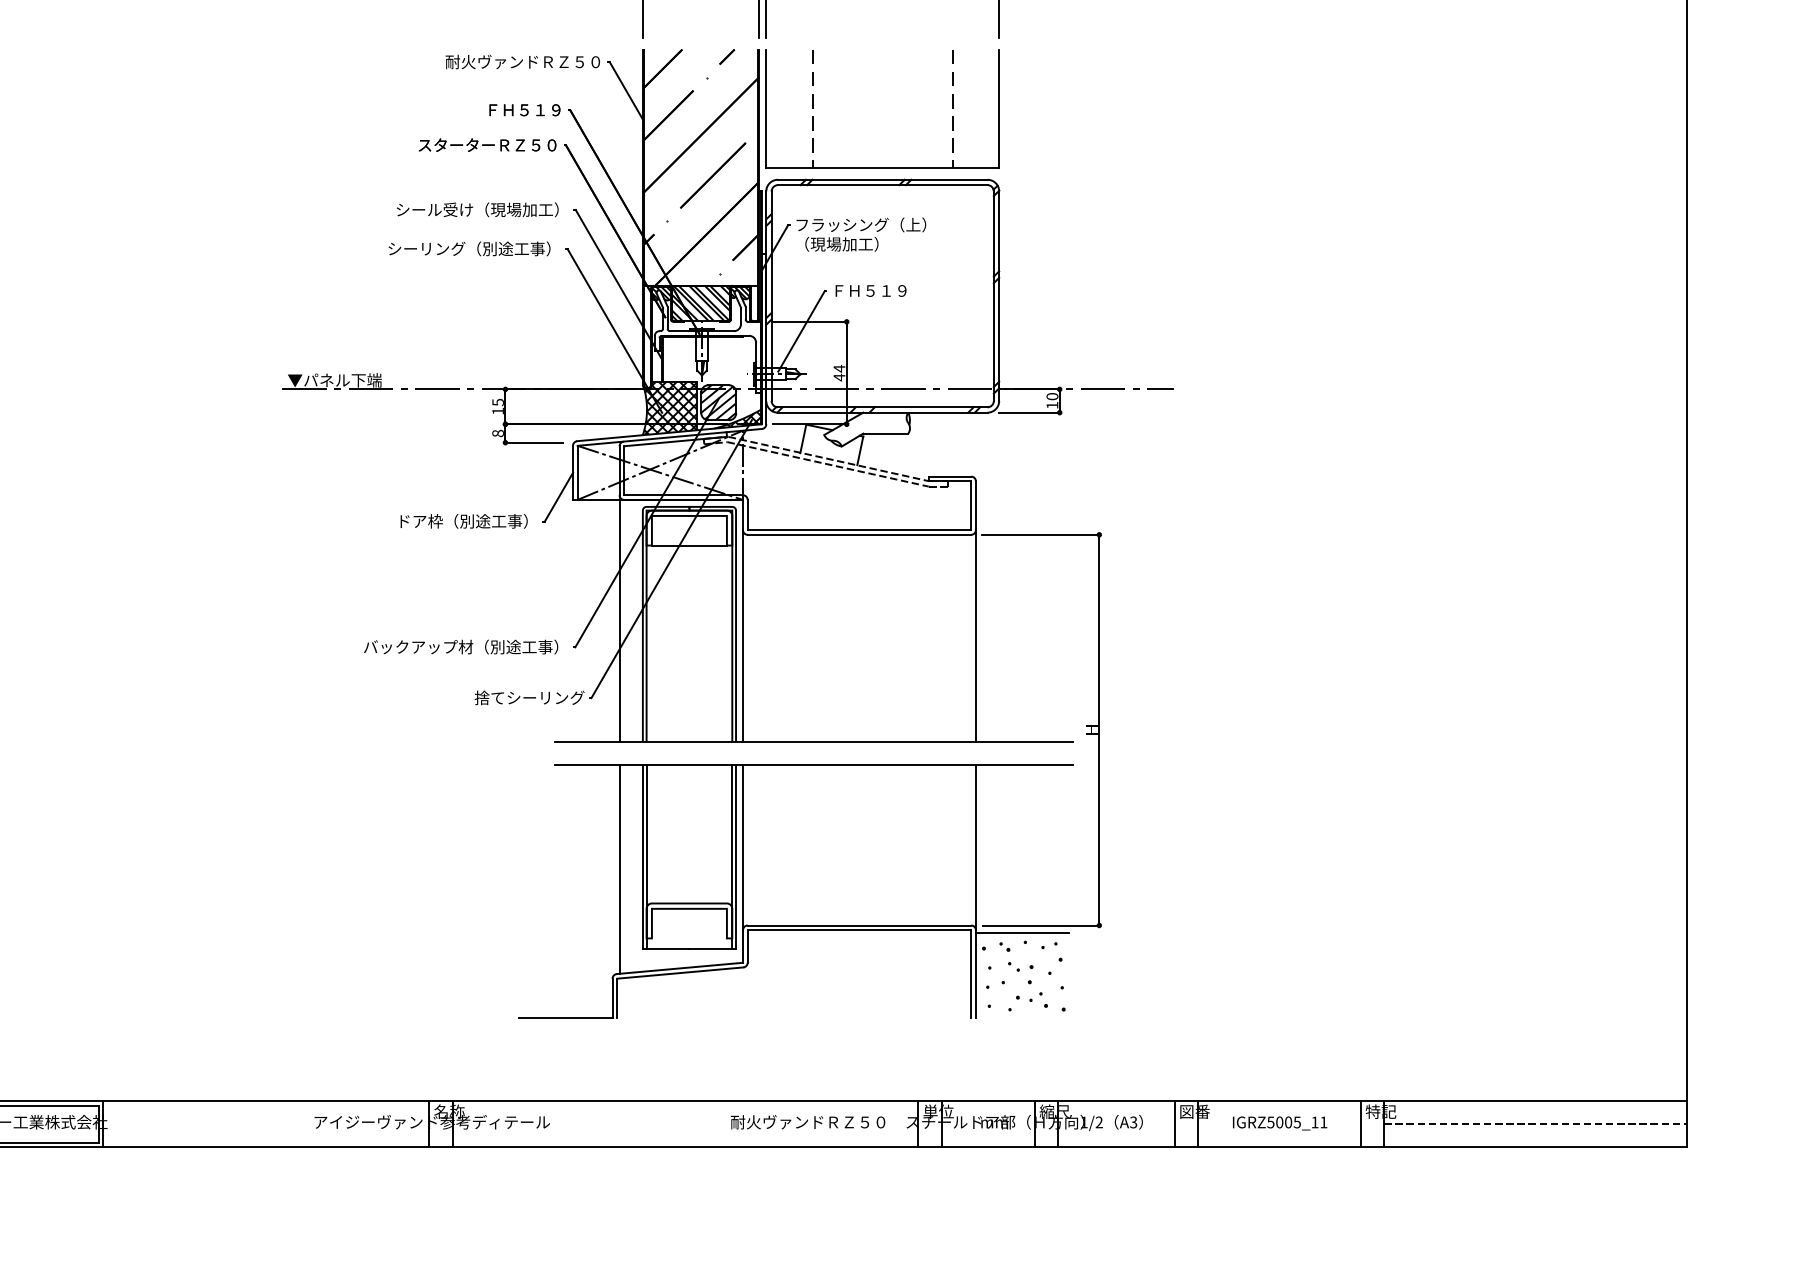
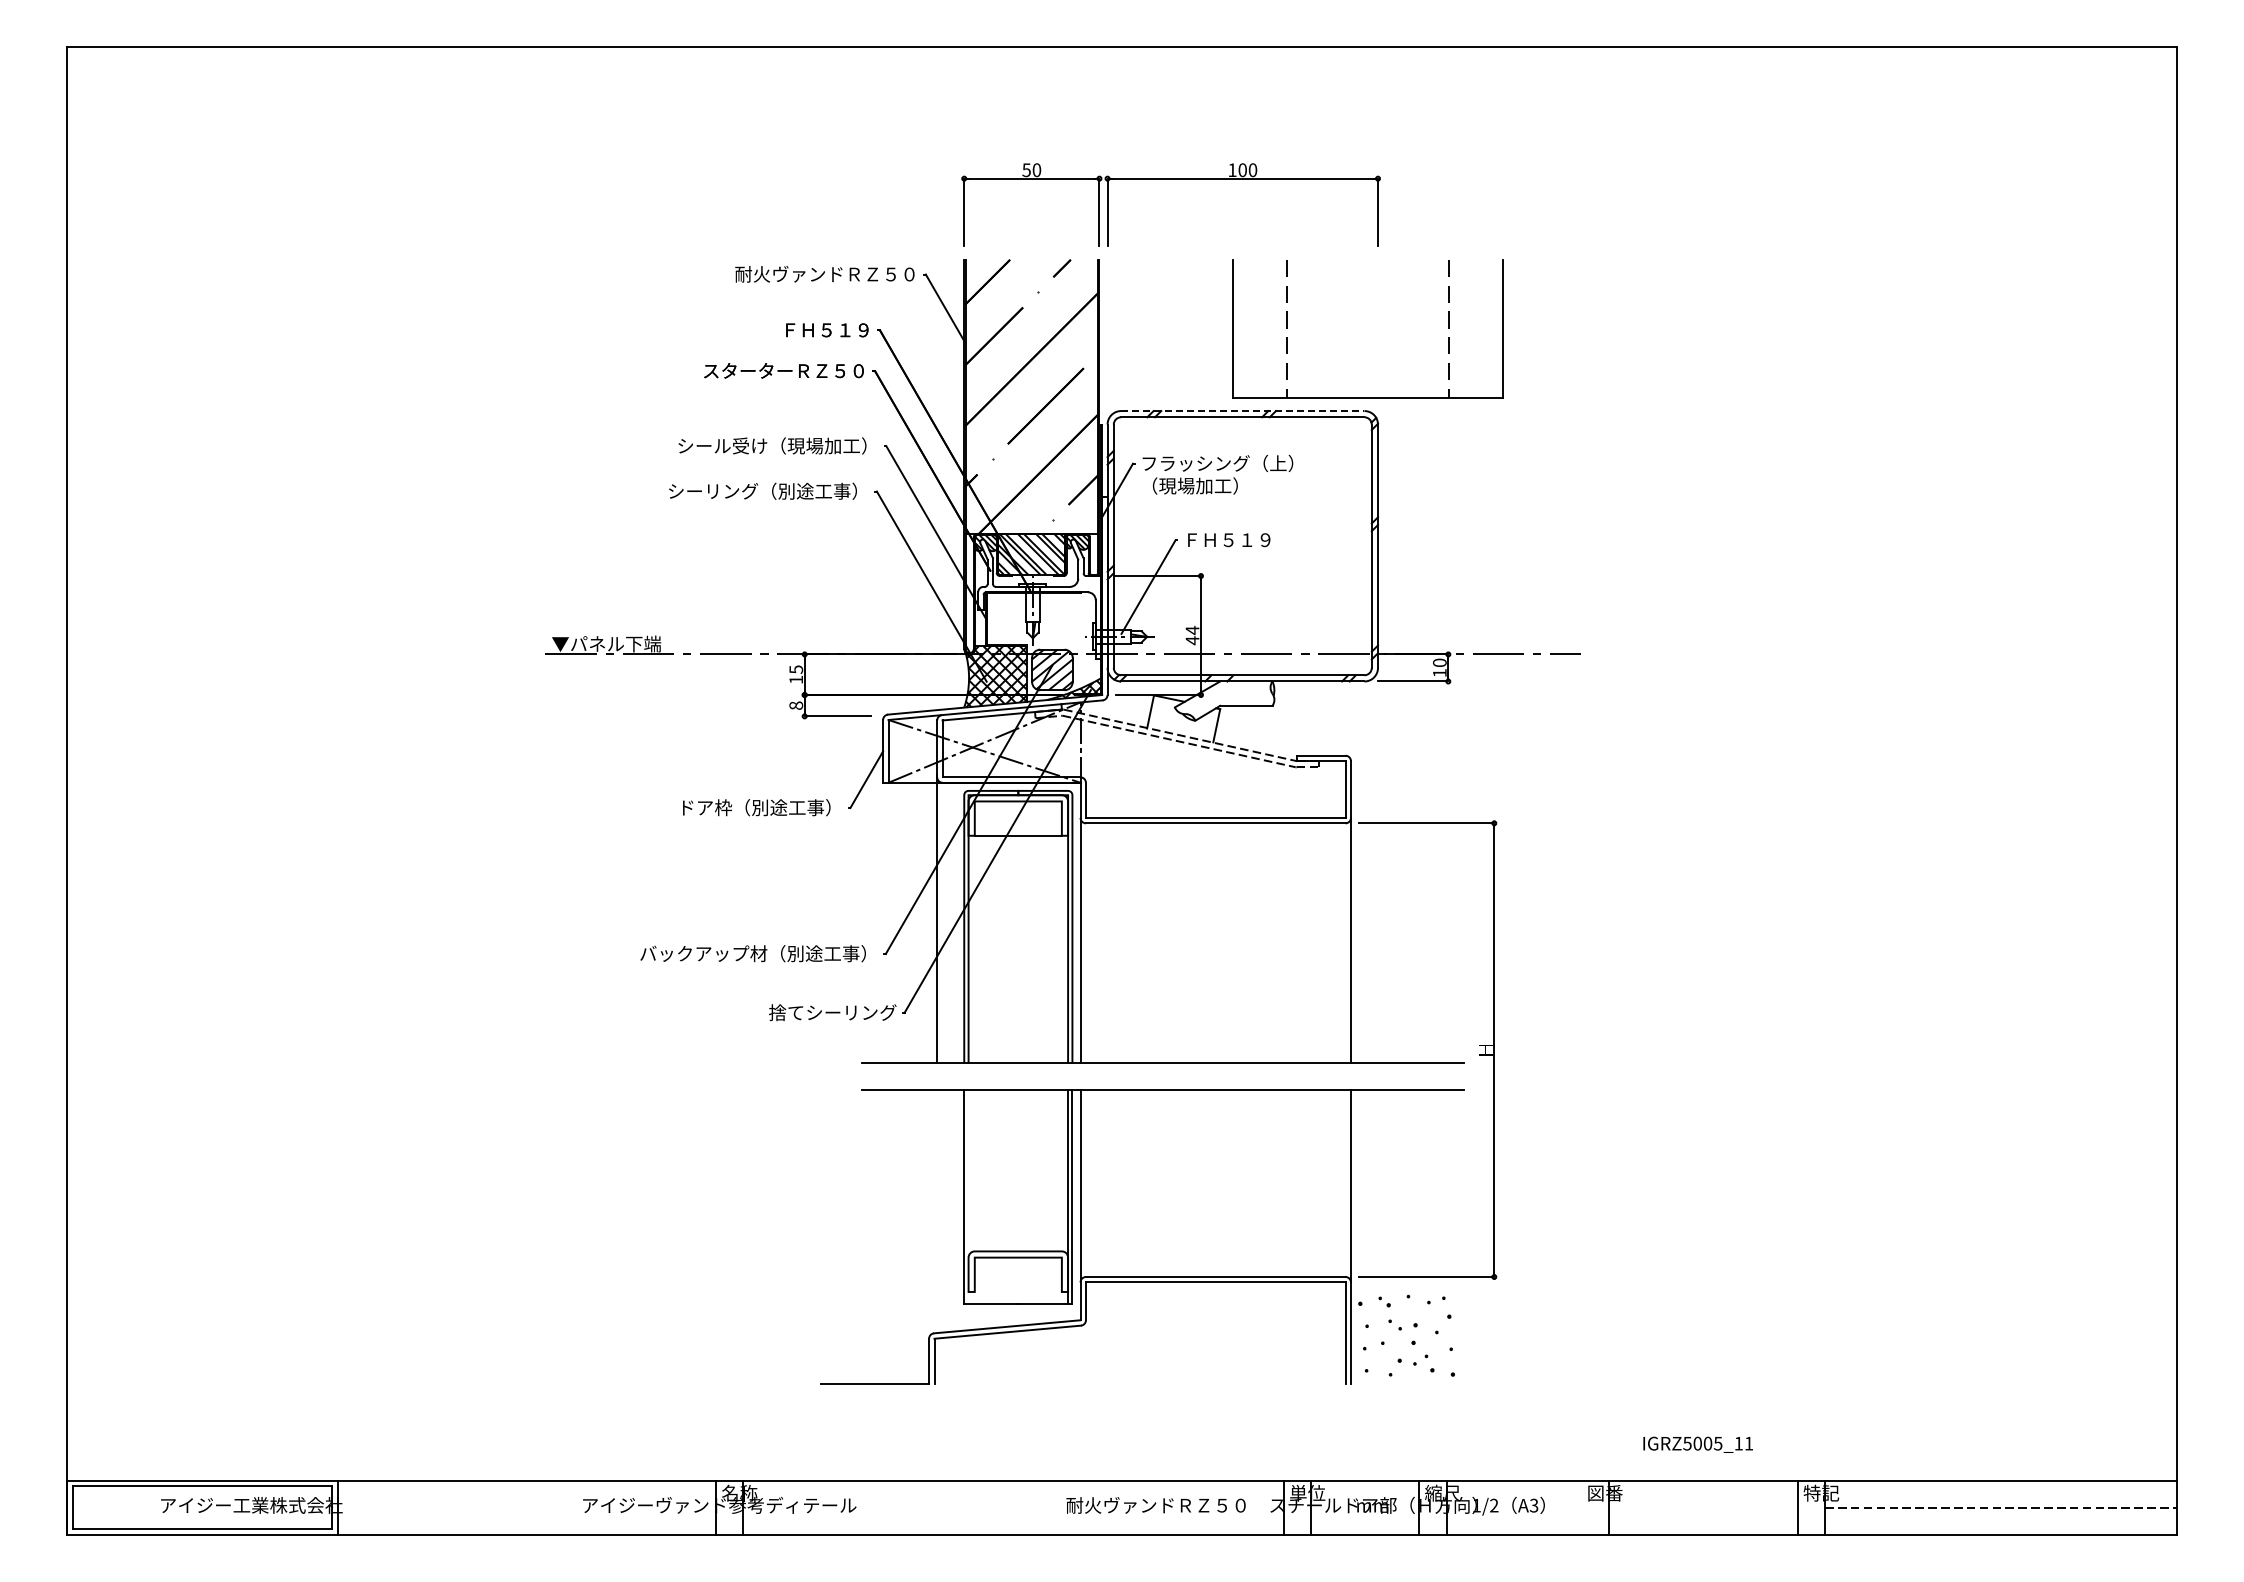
part: (882, 168) -> (1367, 397), moved
line: (882, 180) -> (1242, 411), solid -> dashed
line: (646, 857) -> (968, 1197), removed
line: (619, 869) -> (937, 1211), removed
line: (1022, 932) -> (1404, 1285), removed
text: (1279, 1123) -> (1697, 1444), moved
line: (1174, 1124) -> (1581, 1507), removed

